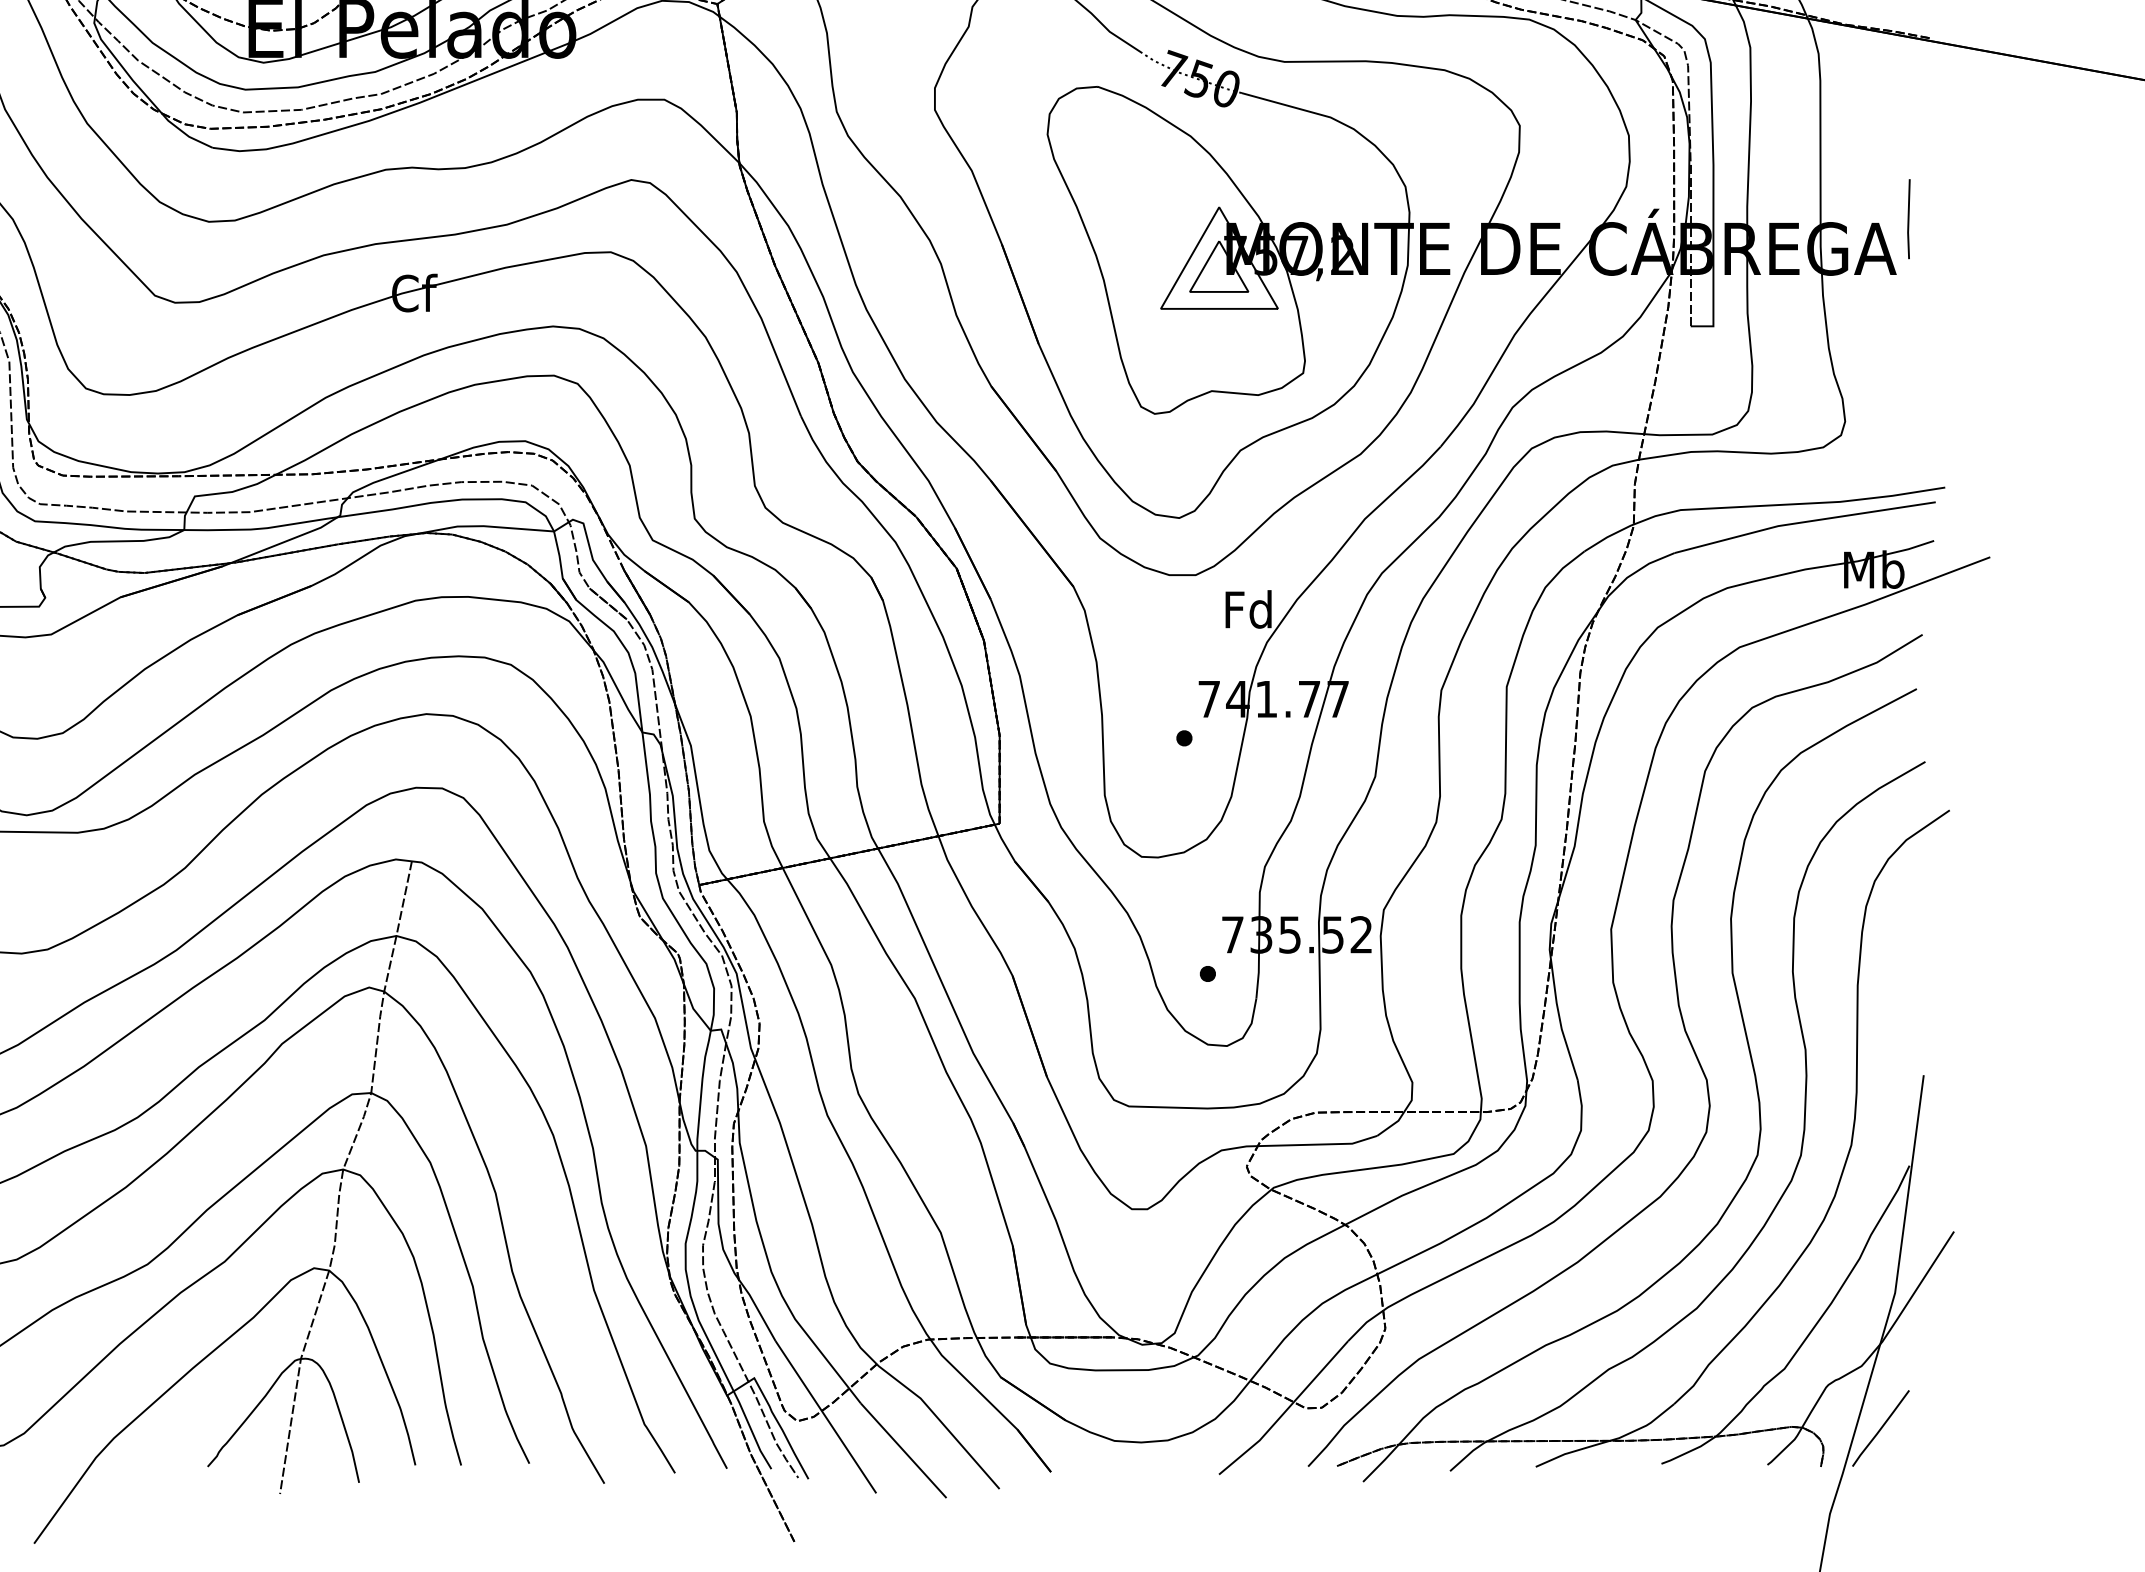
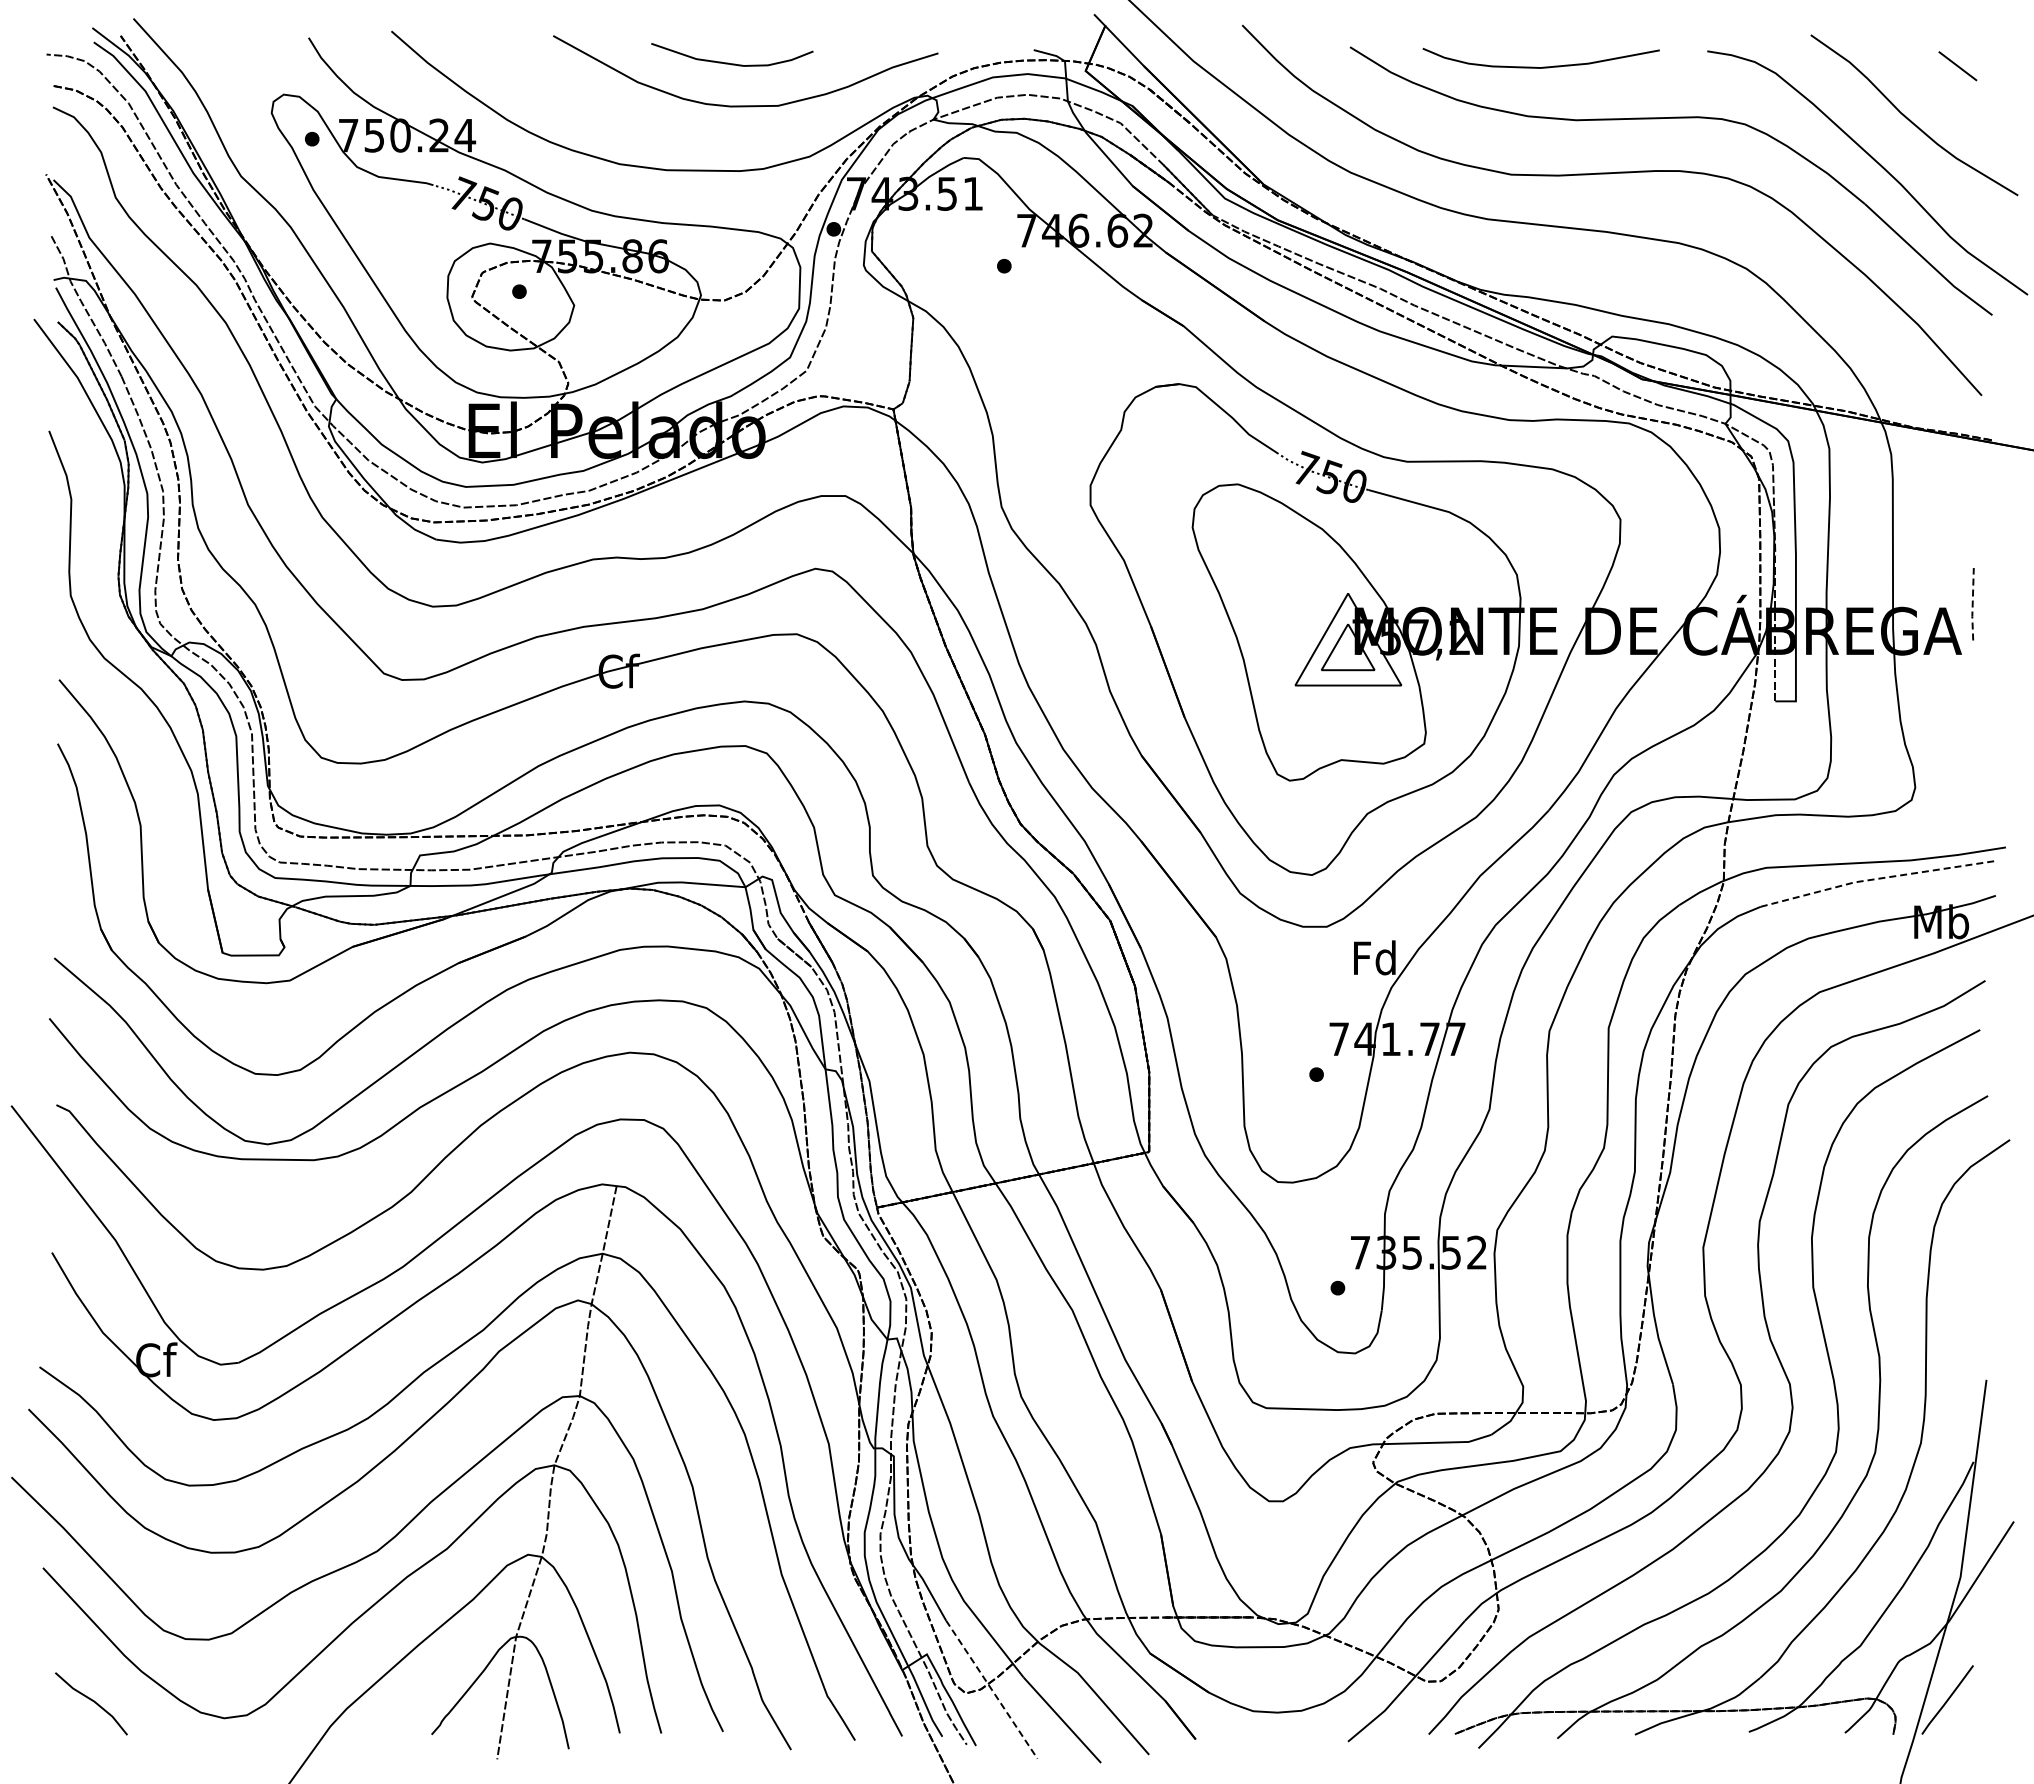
line: (1908, 219) -> (1972, 604), solid -> dashed
line: (1804, 521) -> (1878, 878), solid -> dashed
line: (825, 1416) -> (991, 1689), solid -> dashed

